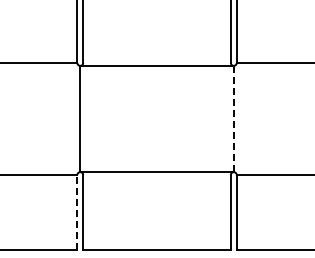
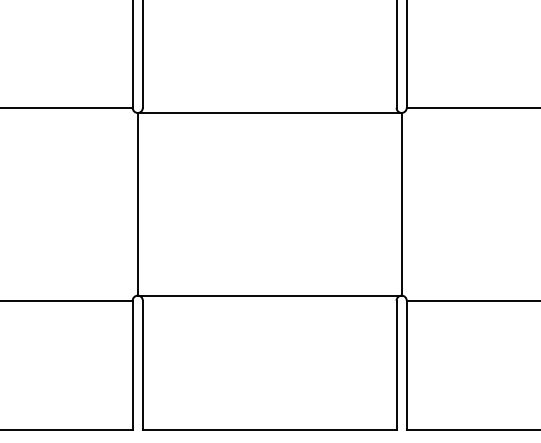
line: (233, 119) -> (401, 205), dashed -> solid
line: (77, 212) -> (133, 365), dashed -> solid

